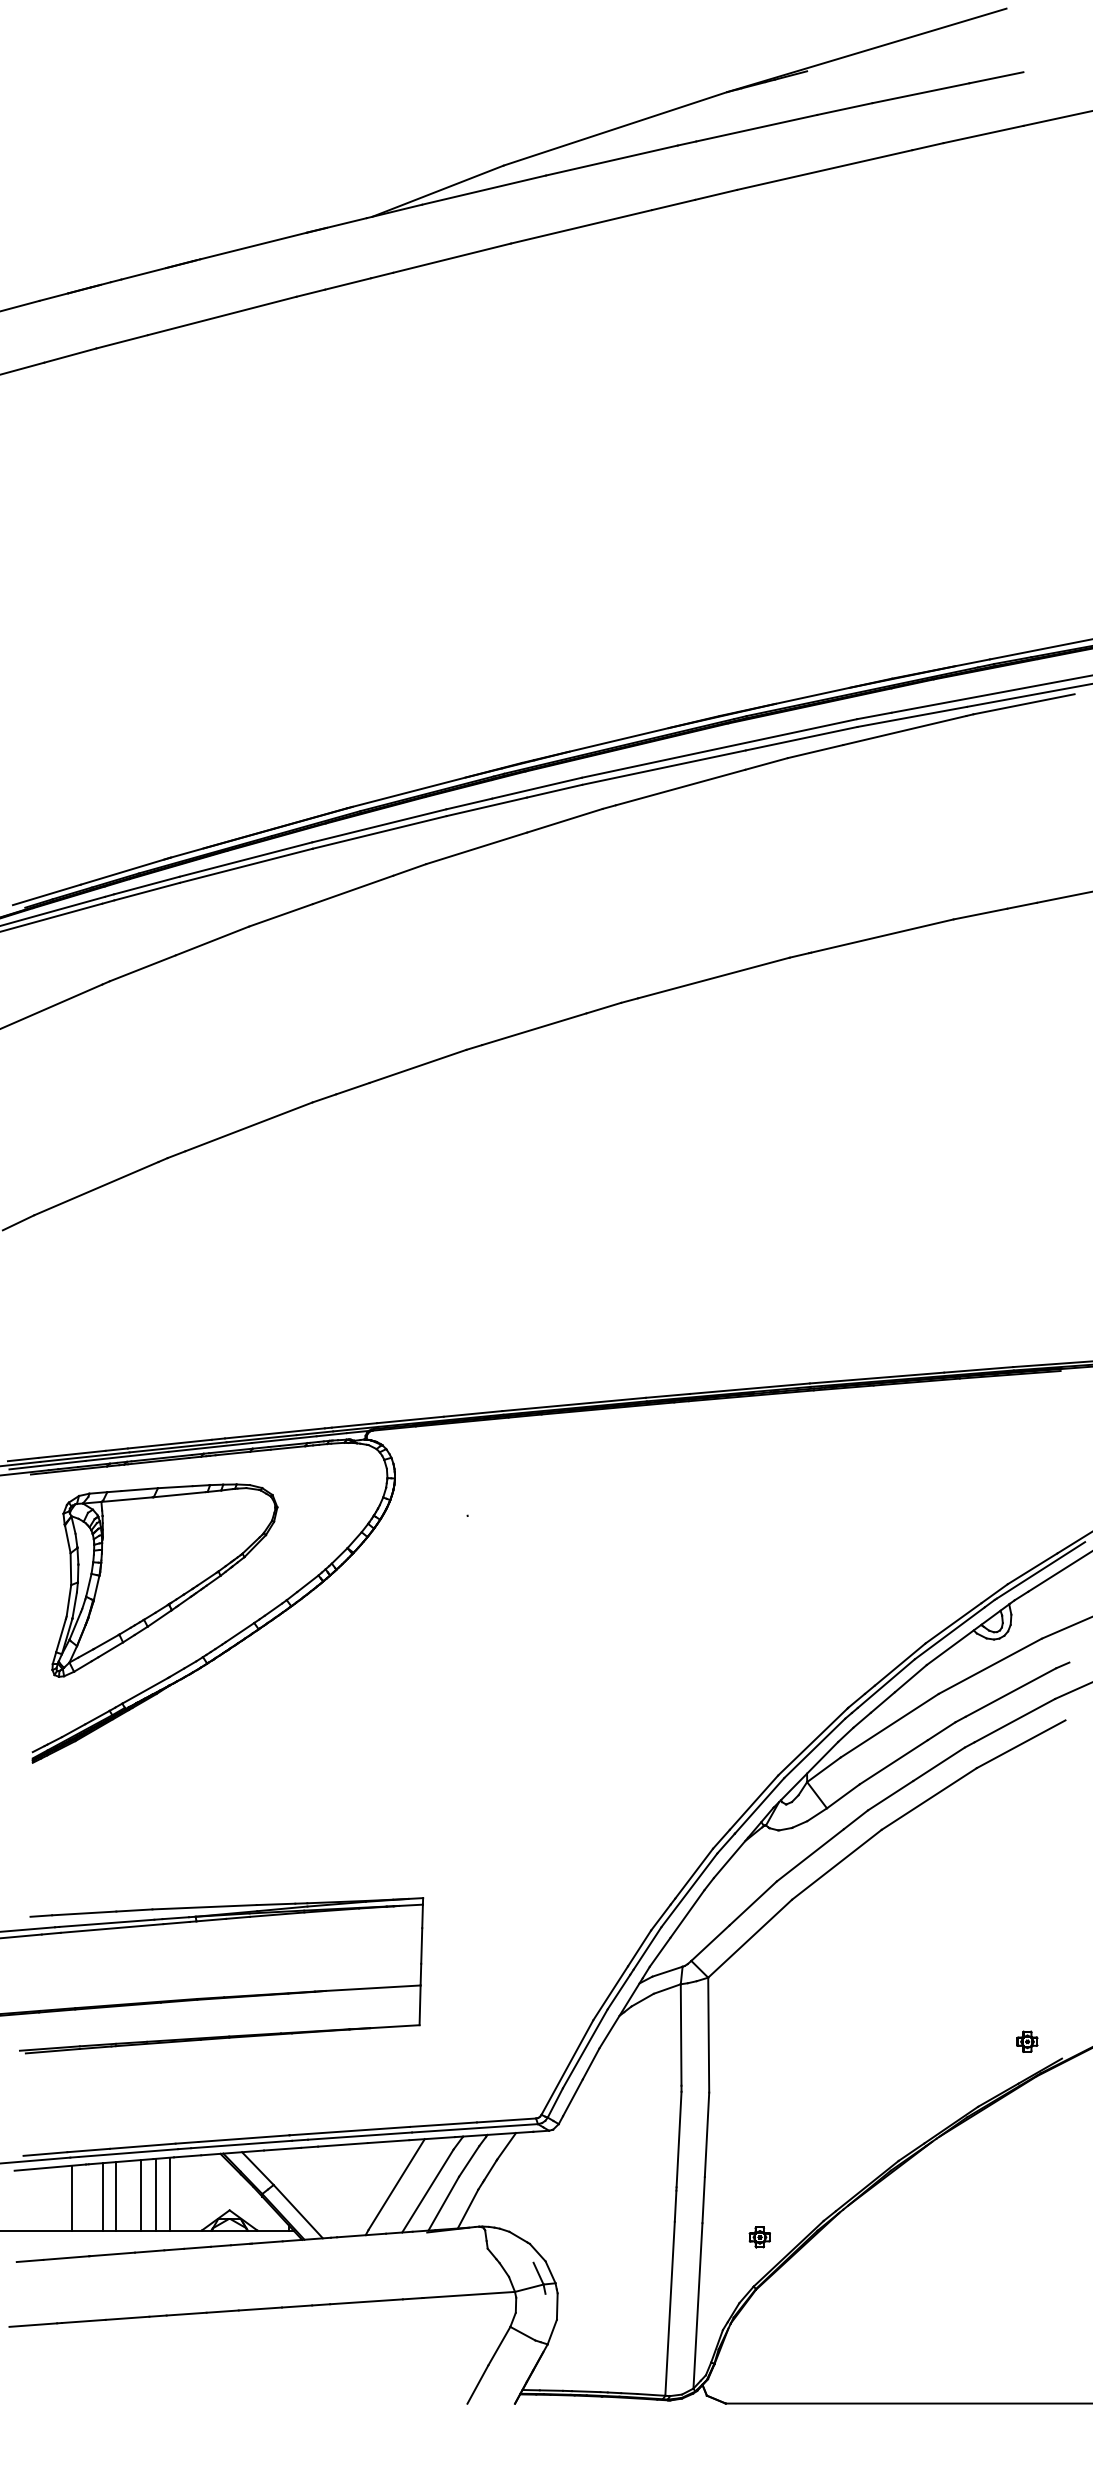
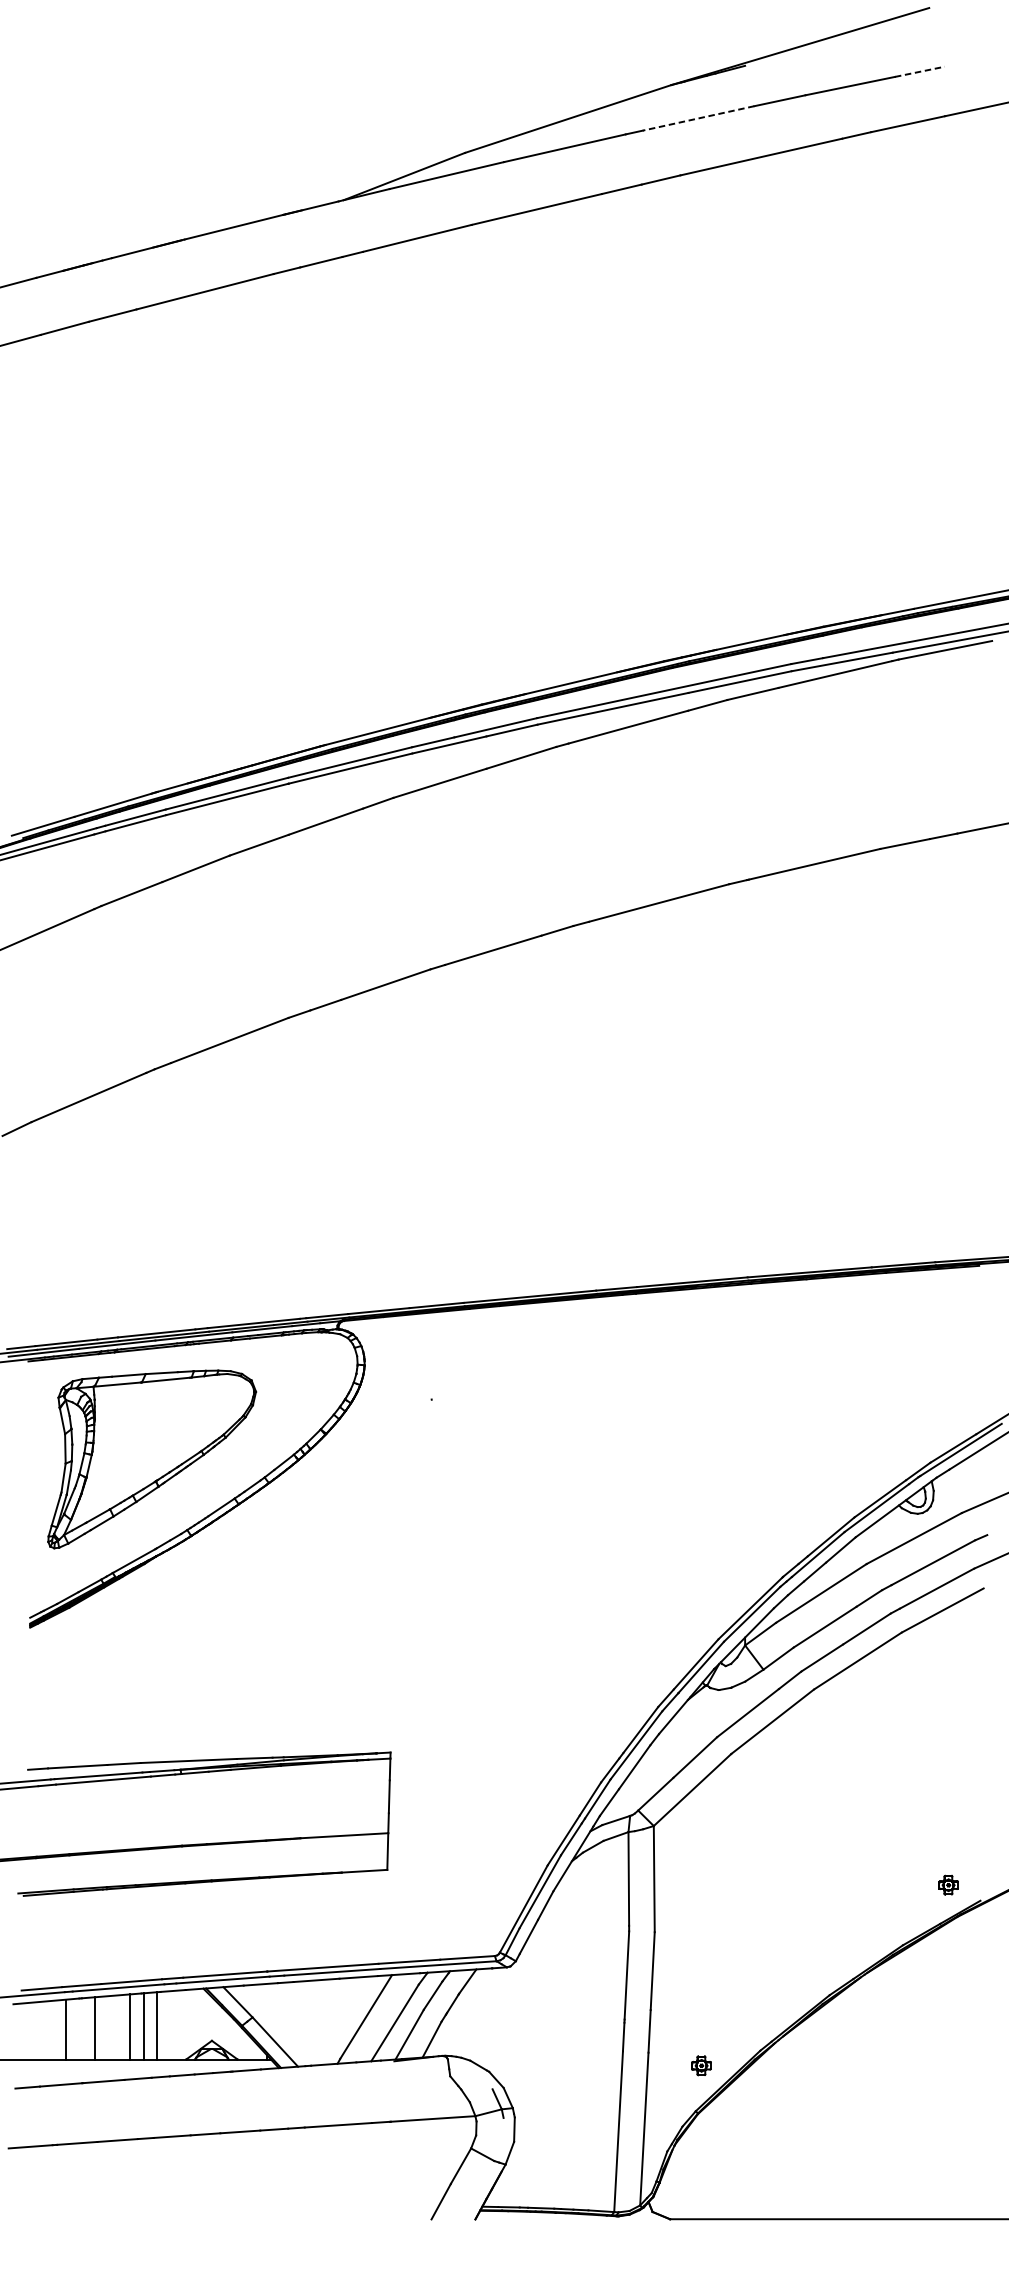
line: (996, 77) -> (919, 71), solid -> dashed
line: (756, 128) -> (698, 118), solid -> dashed
line: (116, 2196) -> (107, 2028), removed

